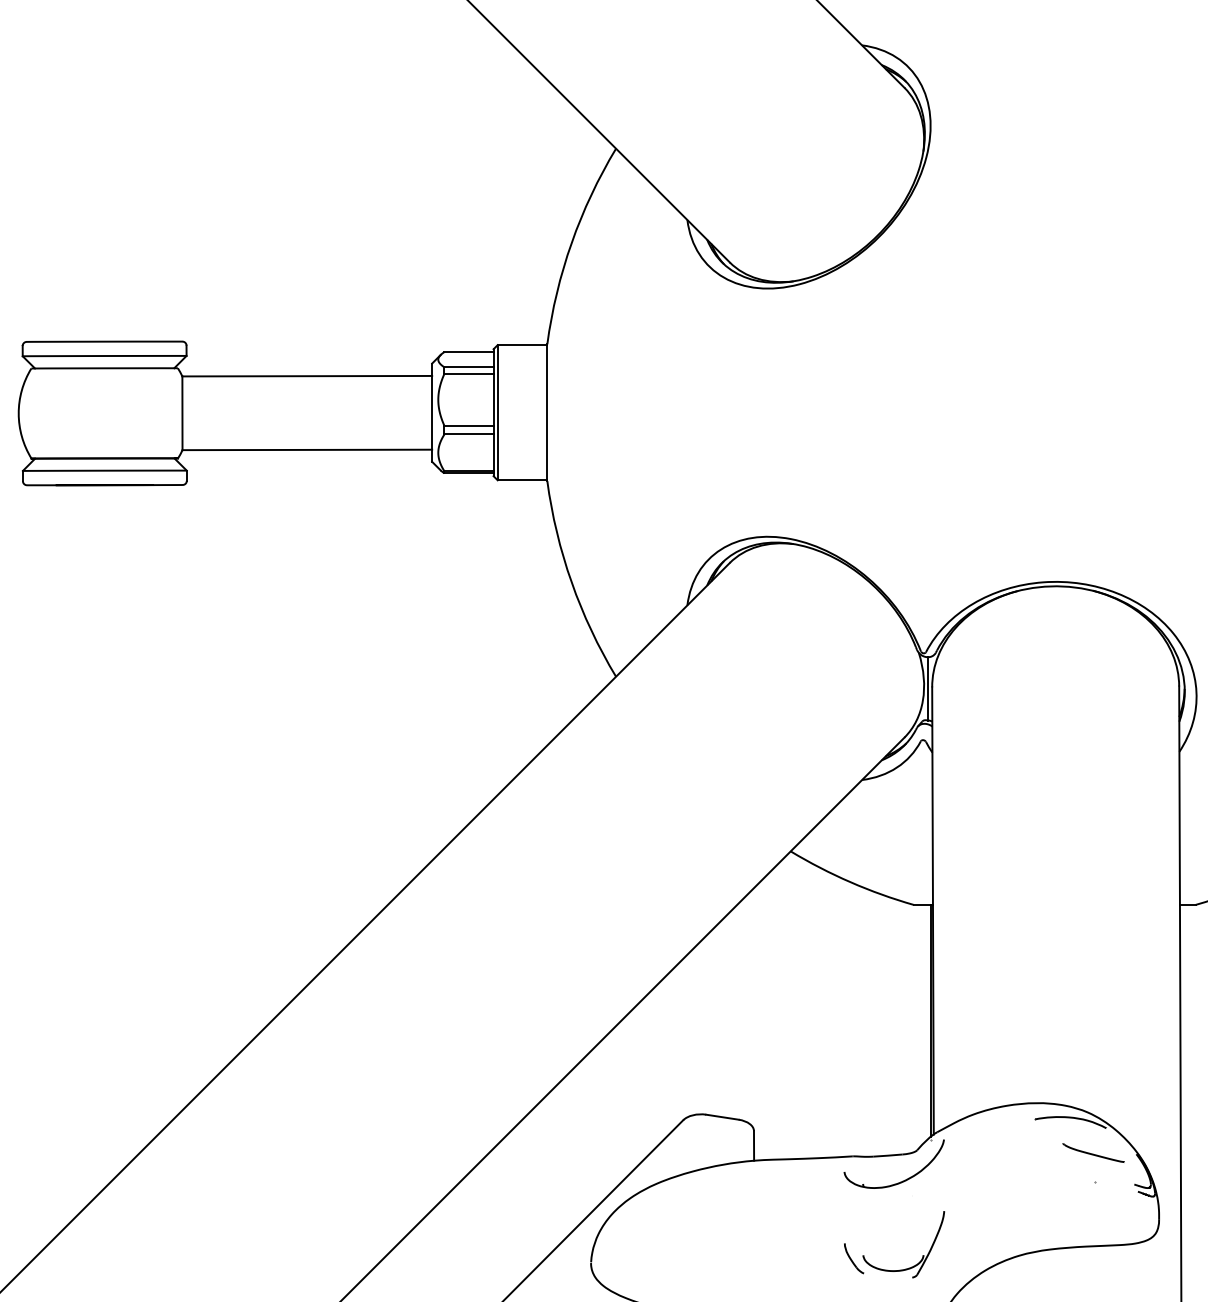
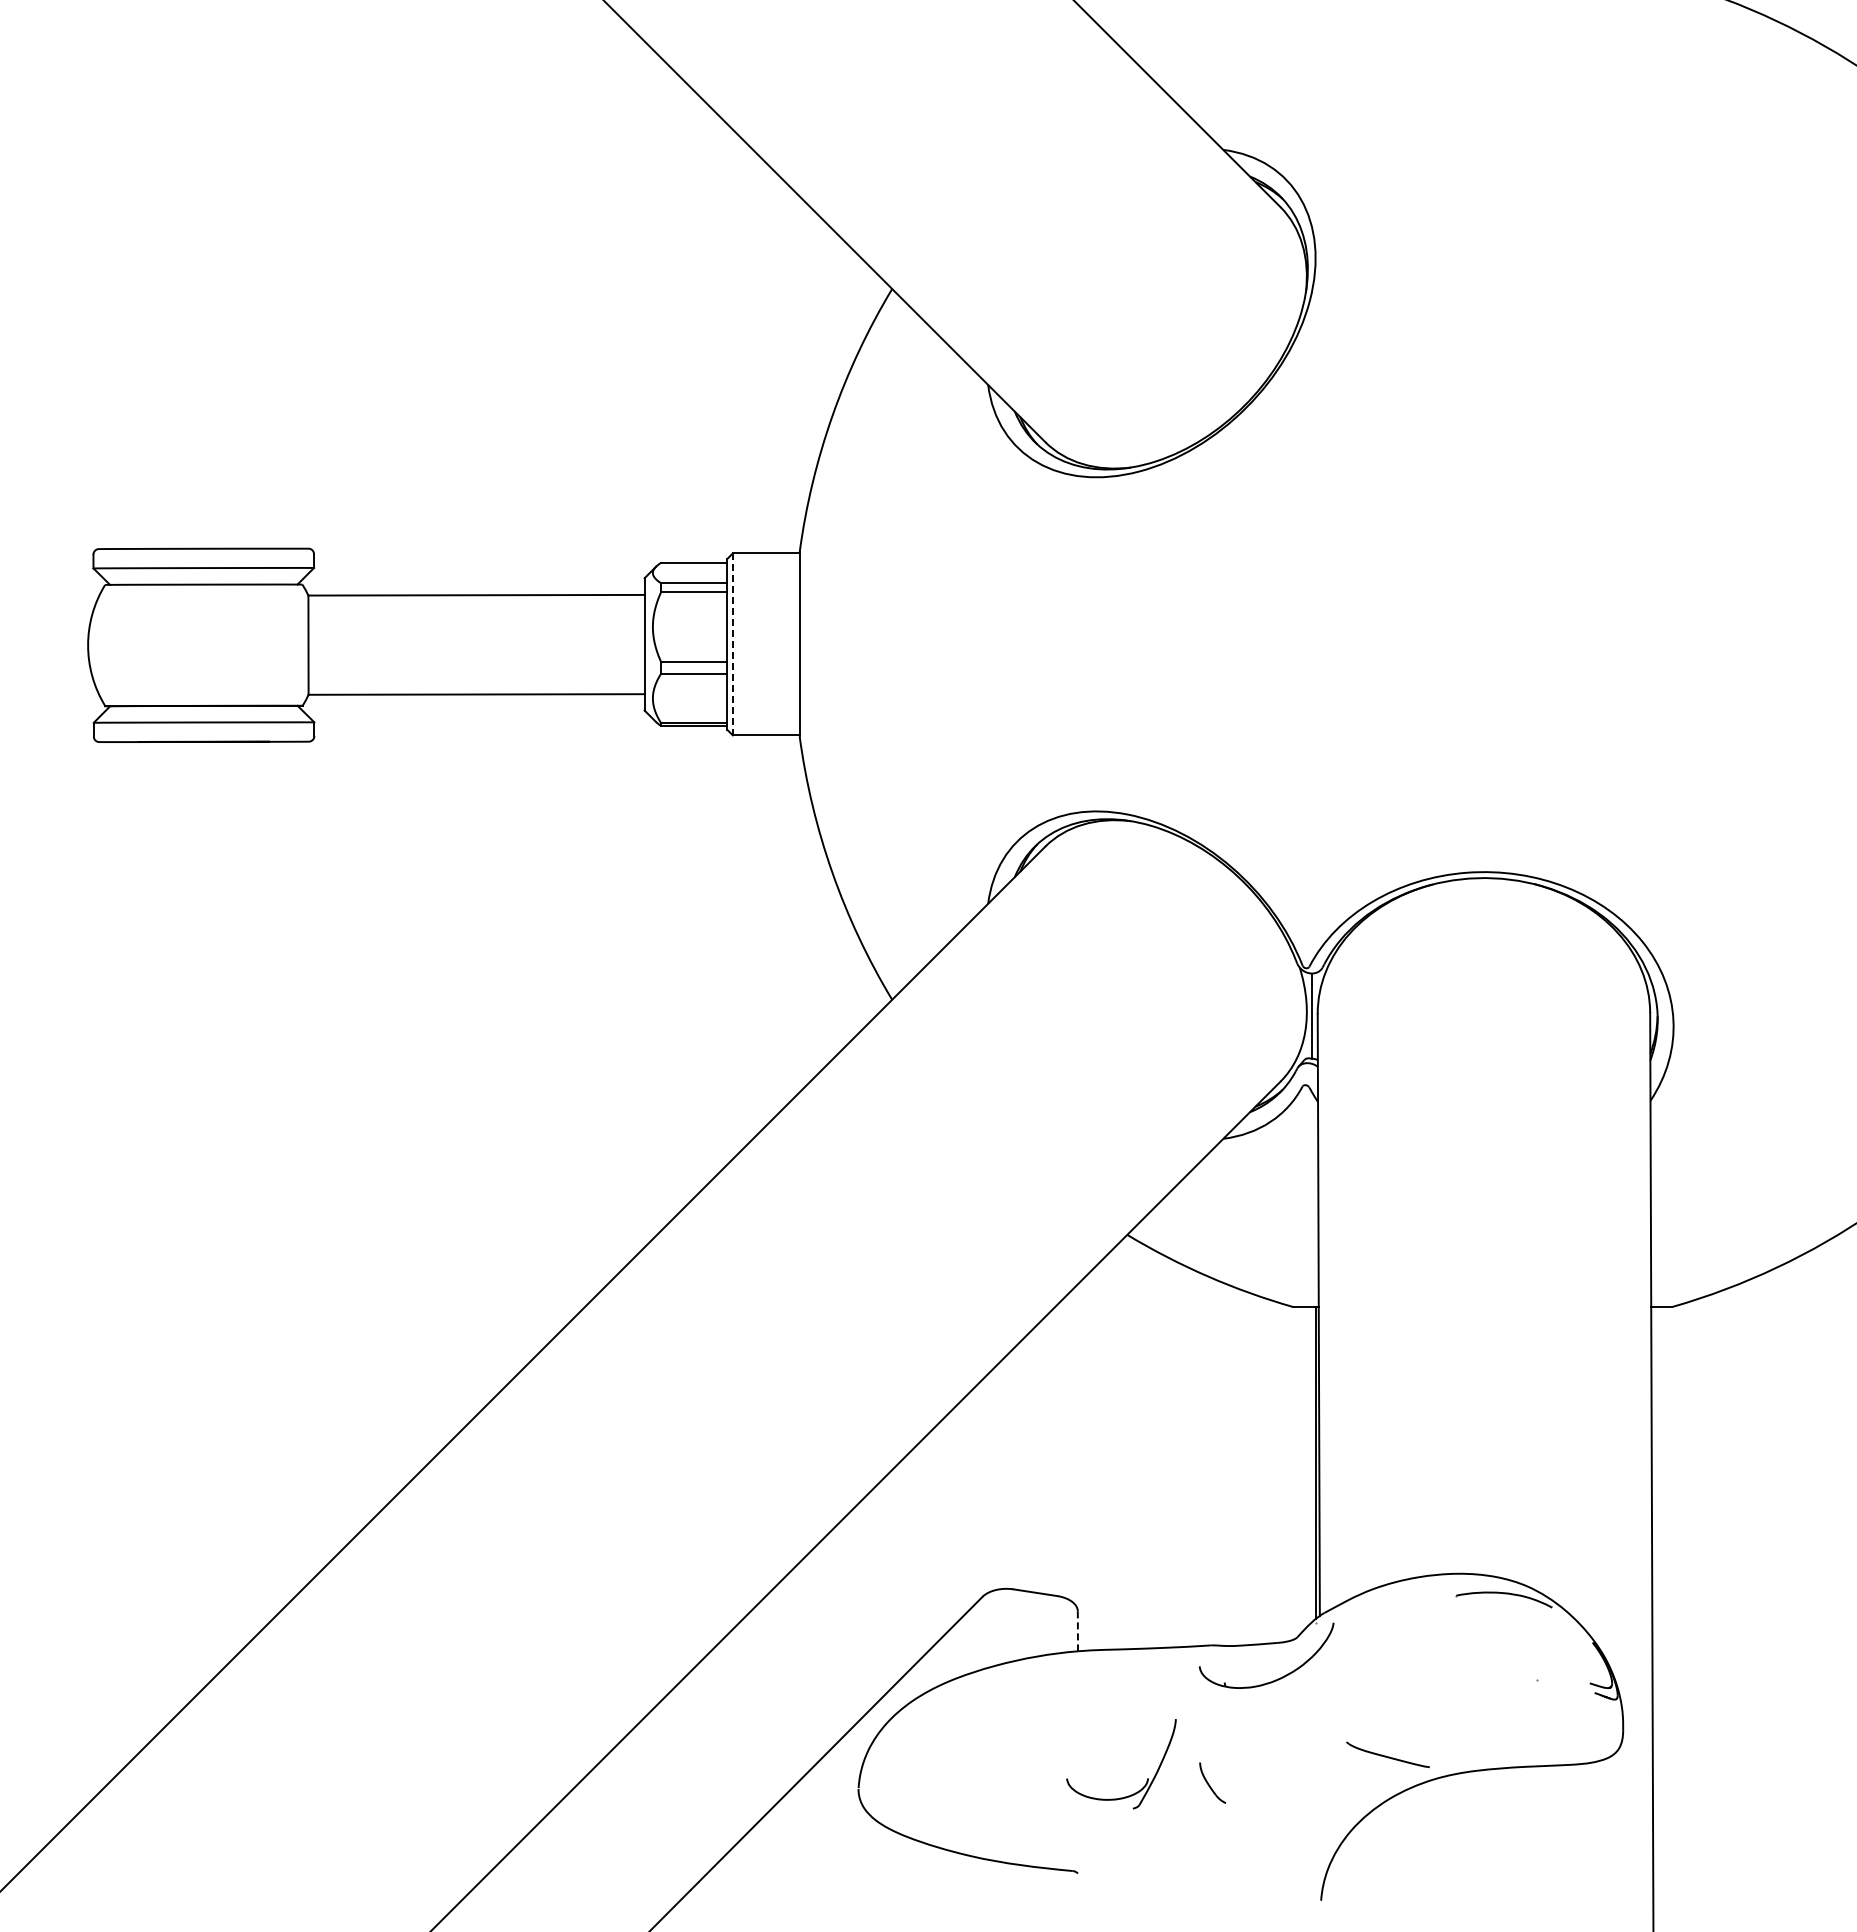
line: (497, 412) -> (732, 644), solid -> dashed
line: (753, 1146) -> (1077, 1631), solid -> dashed
part: (1093, 1152) -> (1387, 1754), moved
part: (923, 1255) -> (1147, 1778), moved

